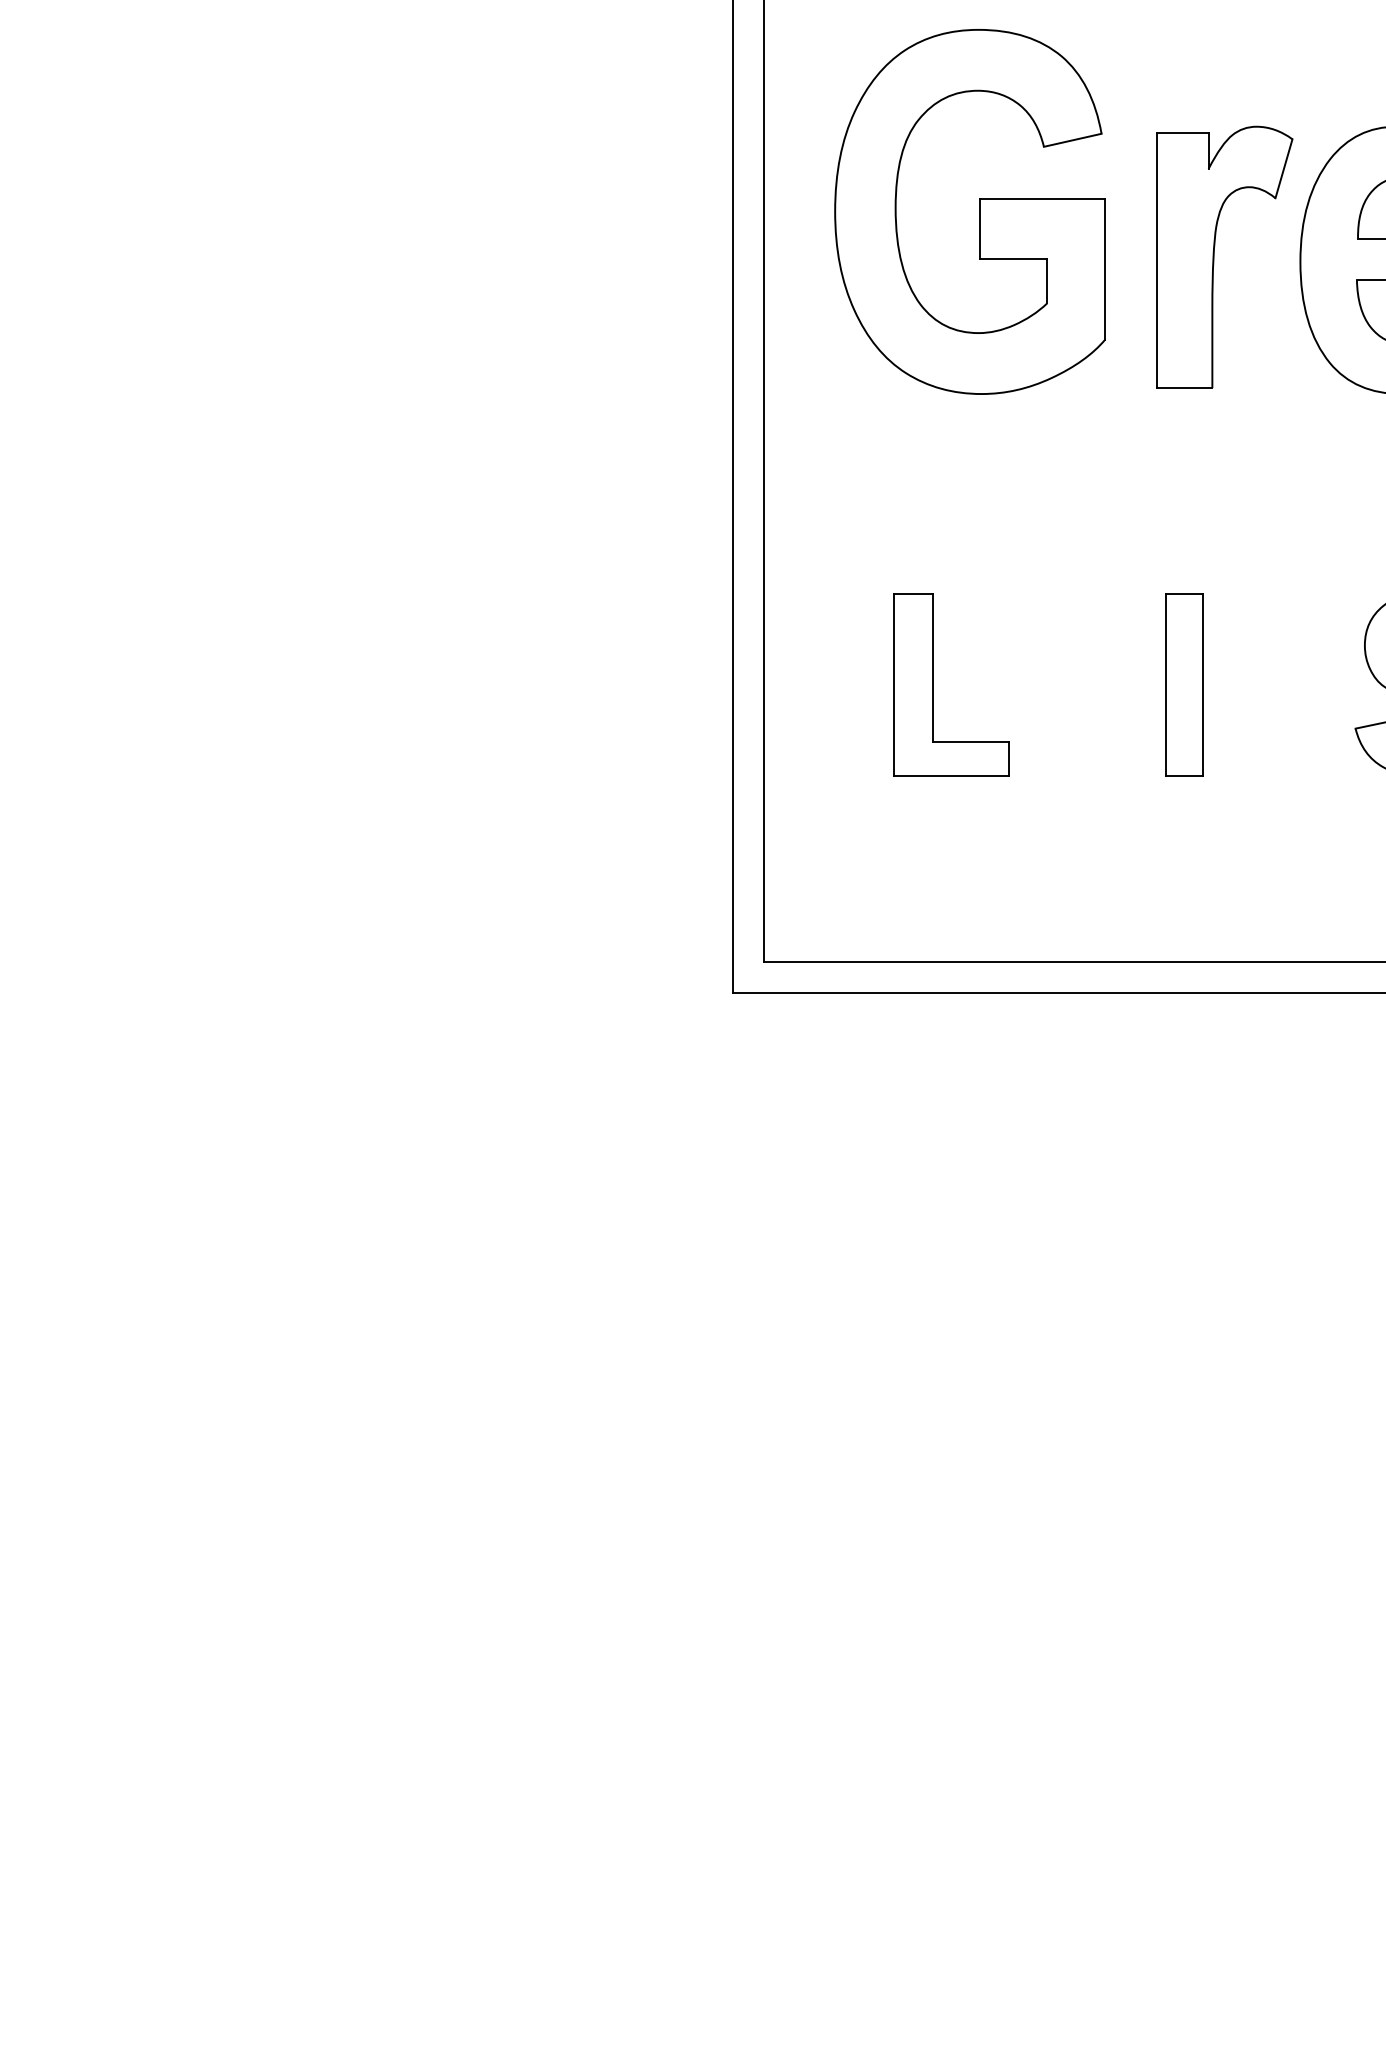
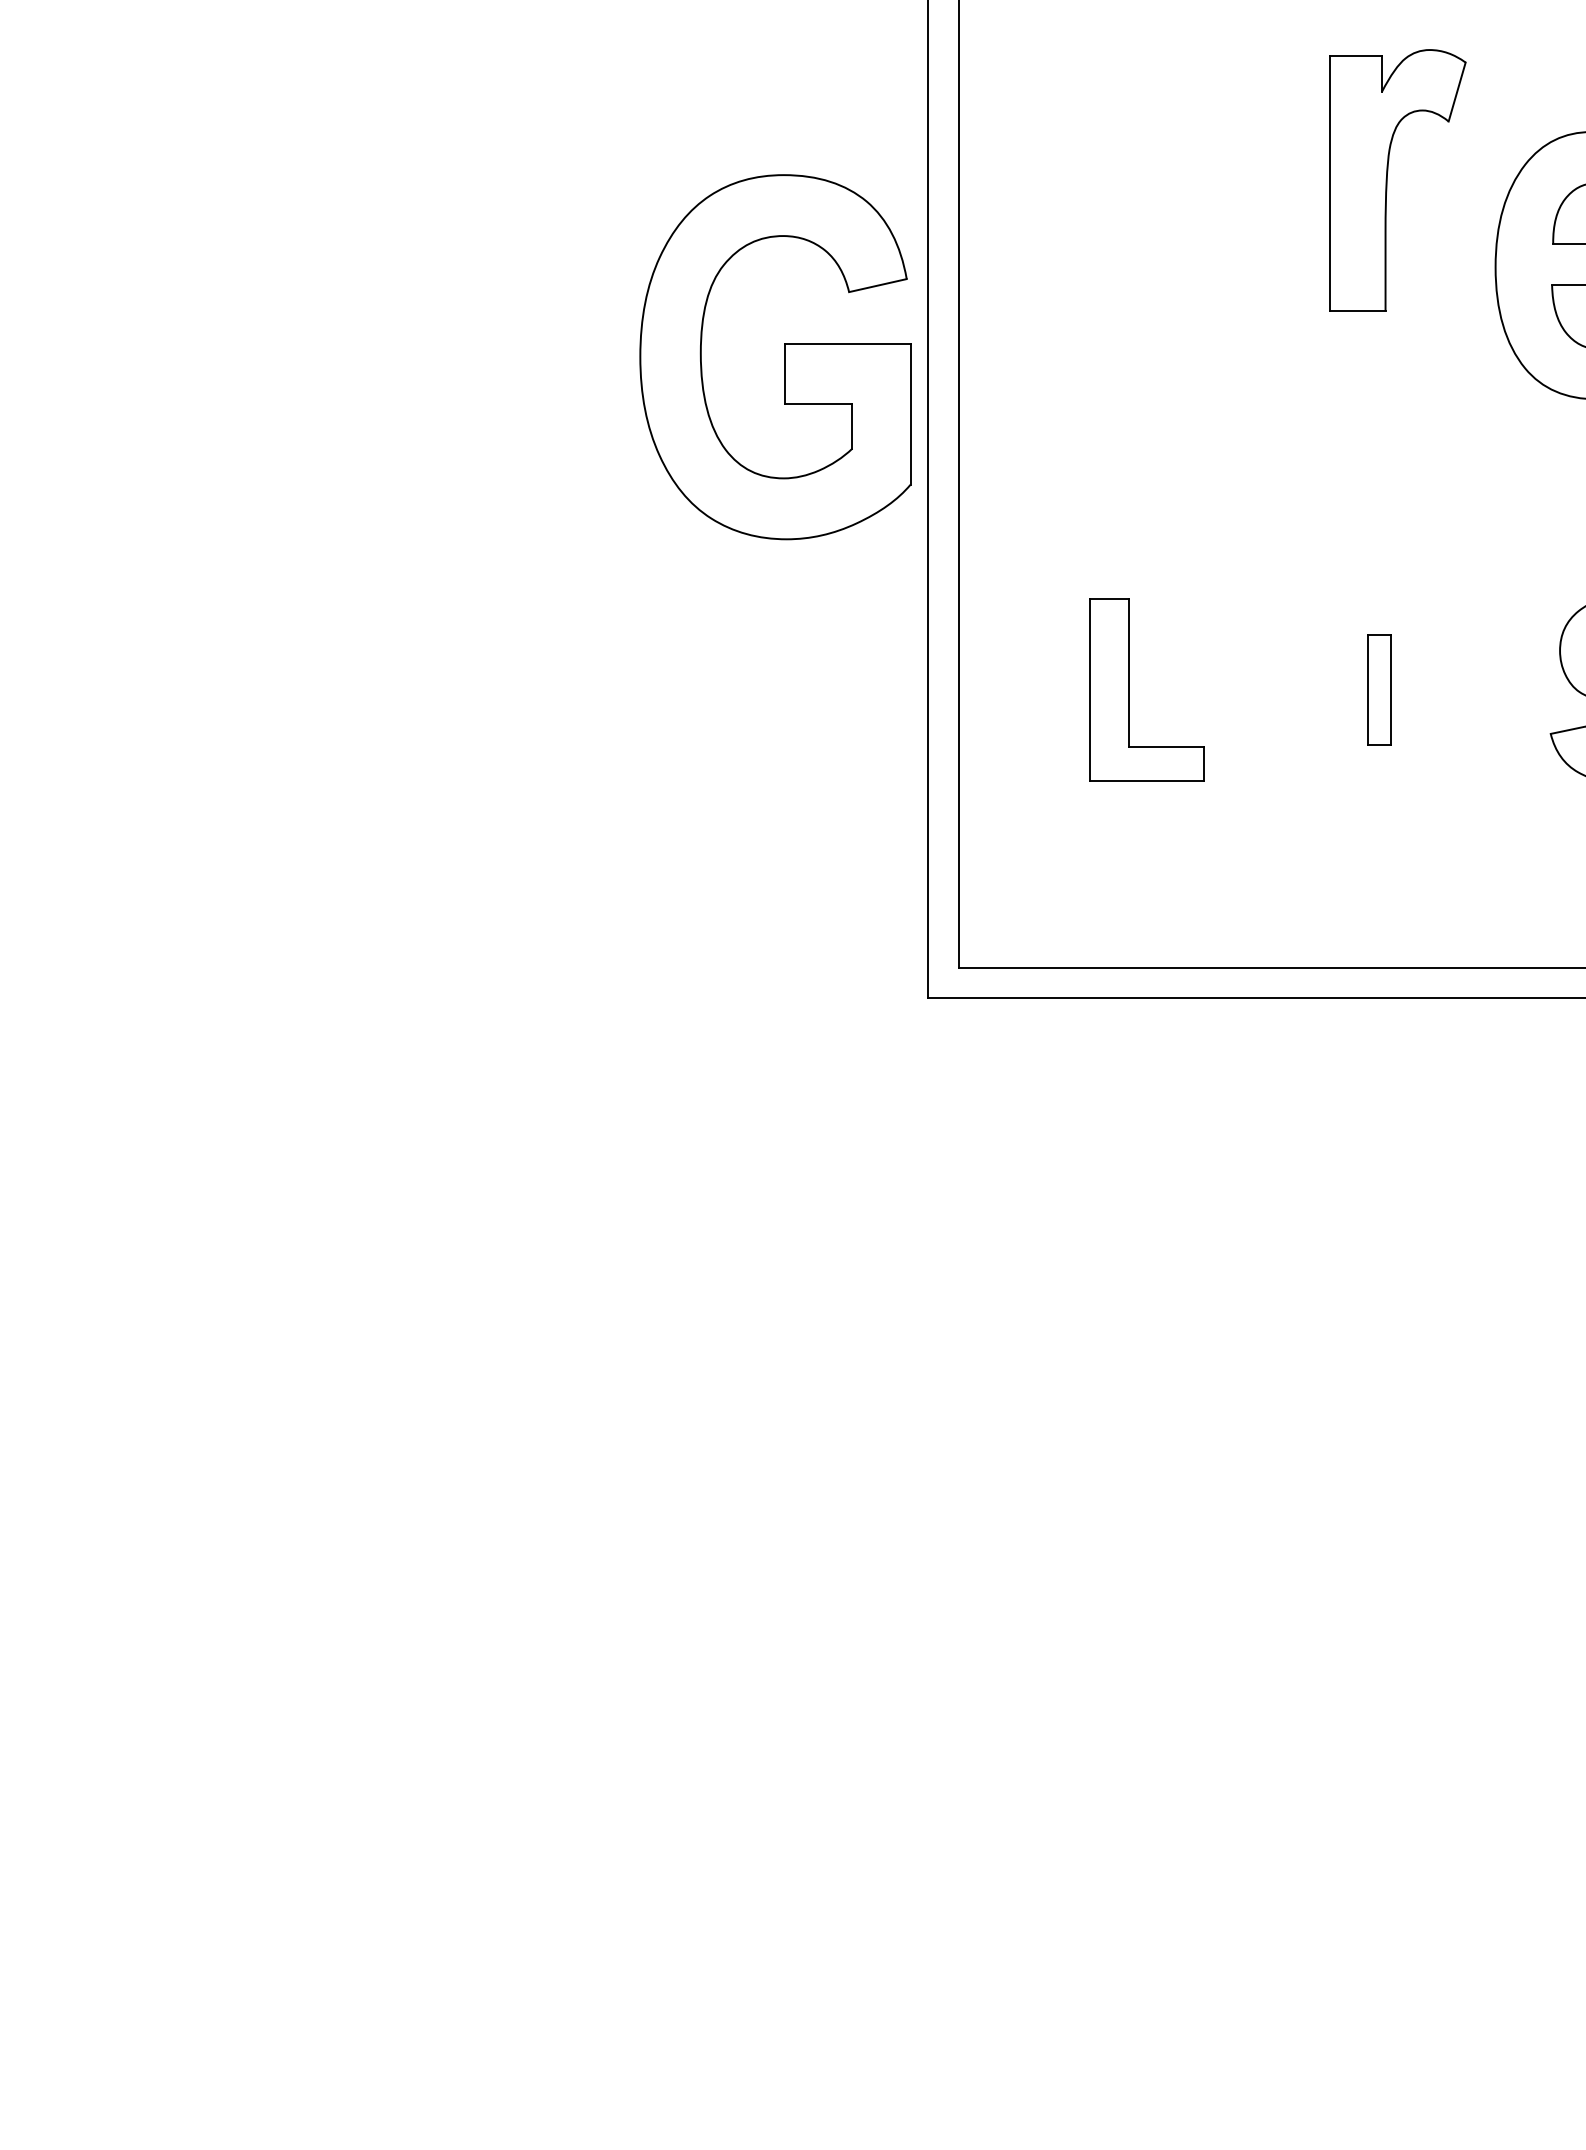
part: (979, 212) -> (784, 357), moved
part: (1214, 257) -> (1387, 180), moved
part: (1184, 684) -> (1379, 689), size x0.6

